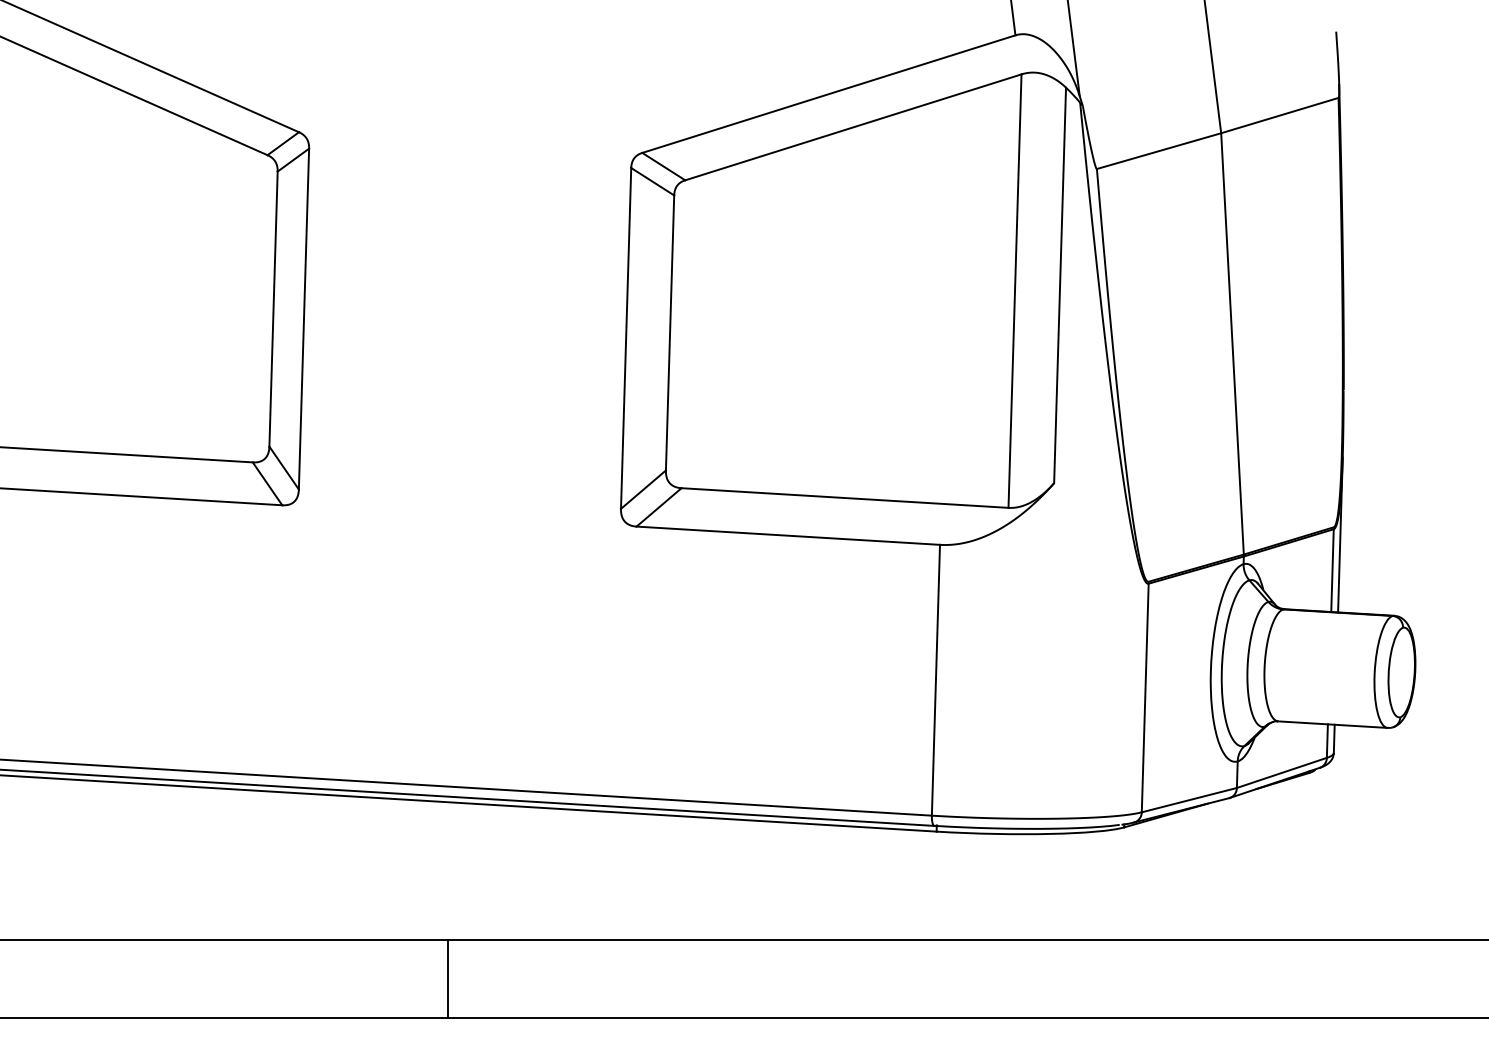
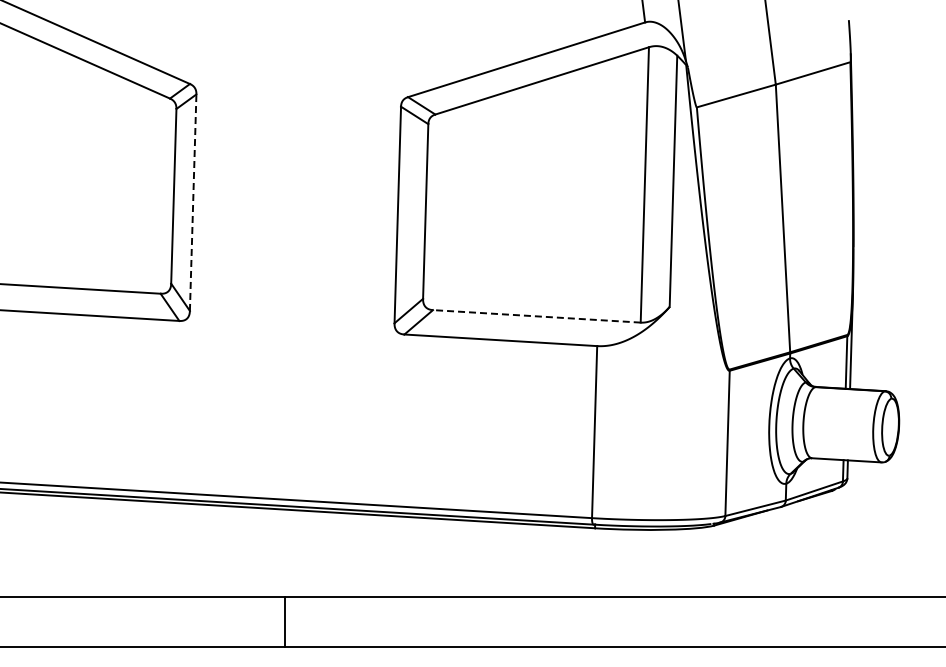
line: (304, 318) -> (193, 202), solid -> dashed
line: (844, 498) -> (536, 316), solid -> dashed

